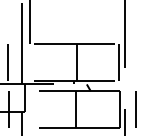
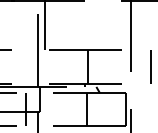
line: (7, 61) -> (24, 66), removed
line: (118, 61) -> (124, 66), removed
line: (136, 109) -> (141, 109), removed

